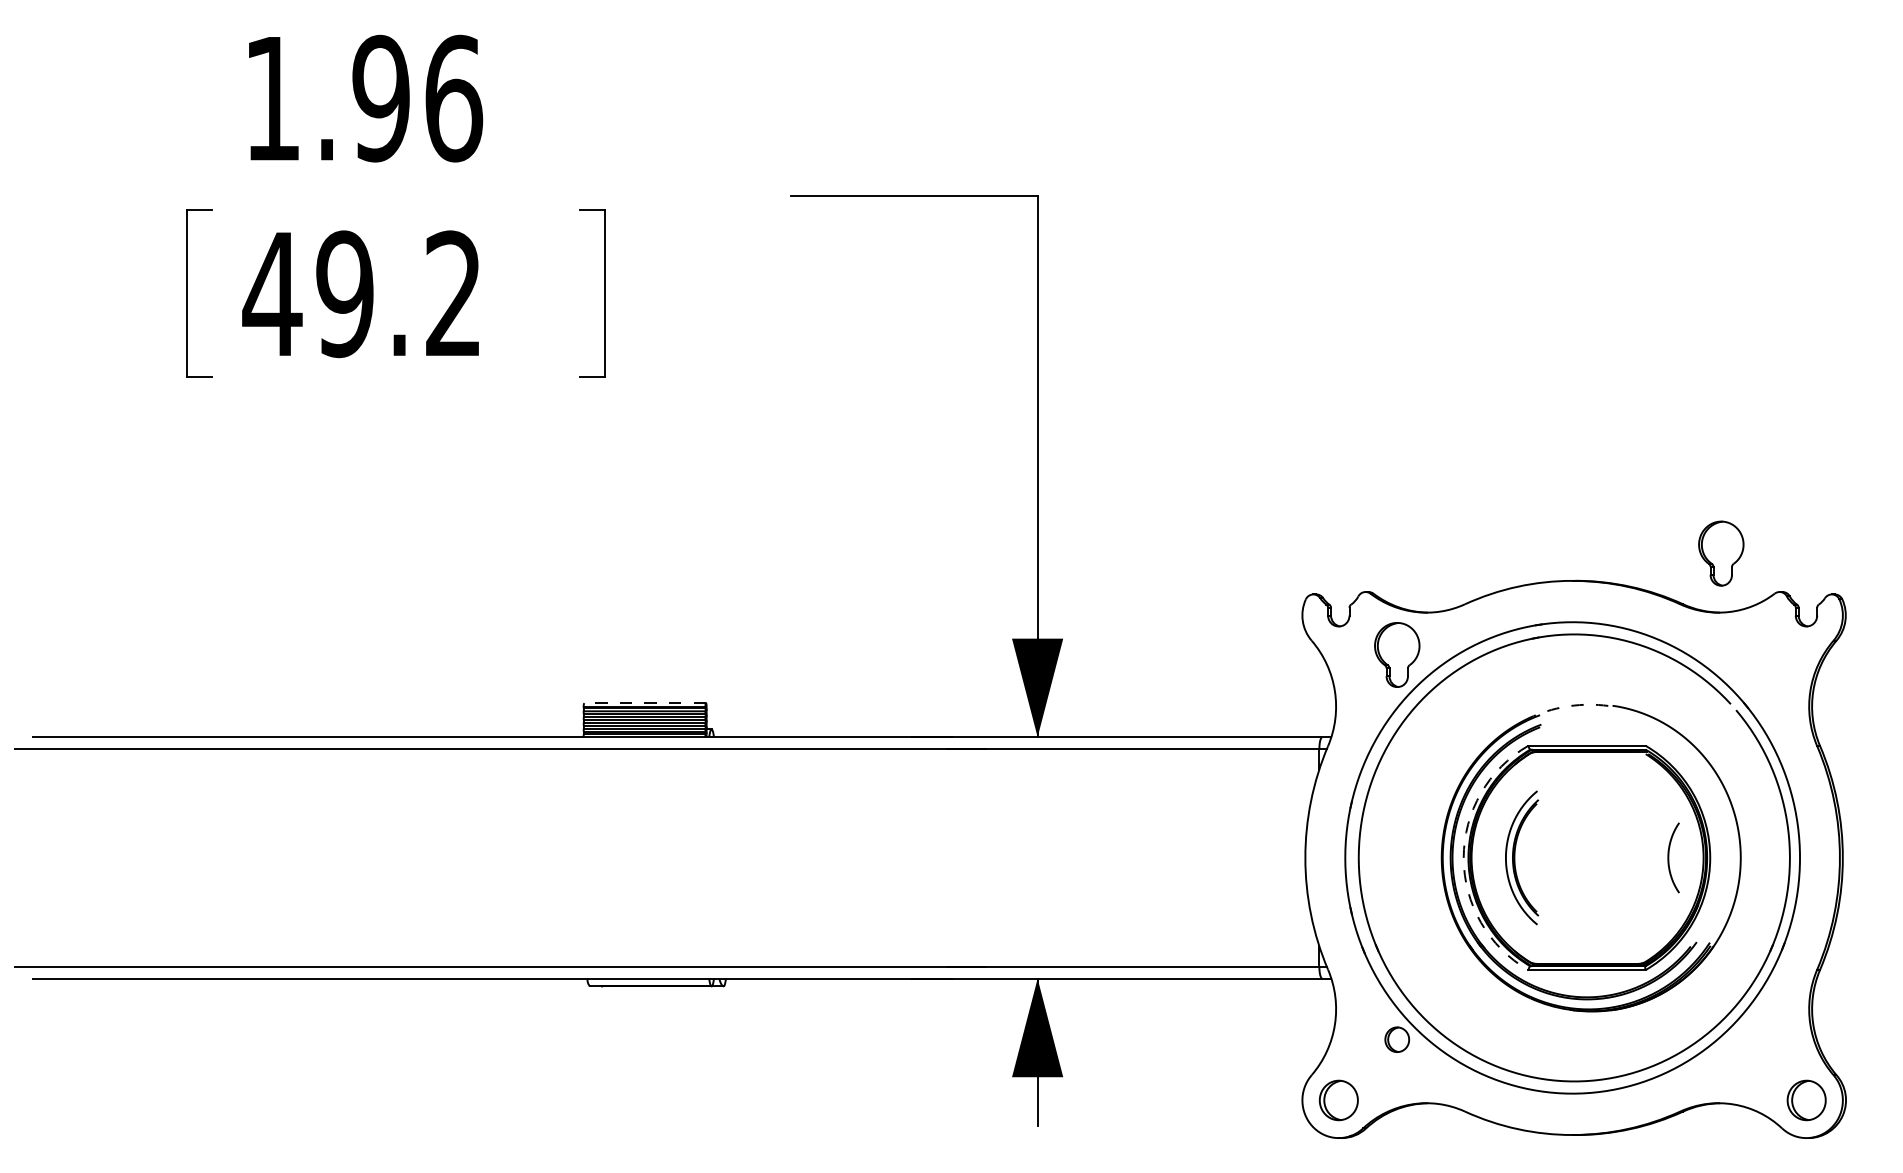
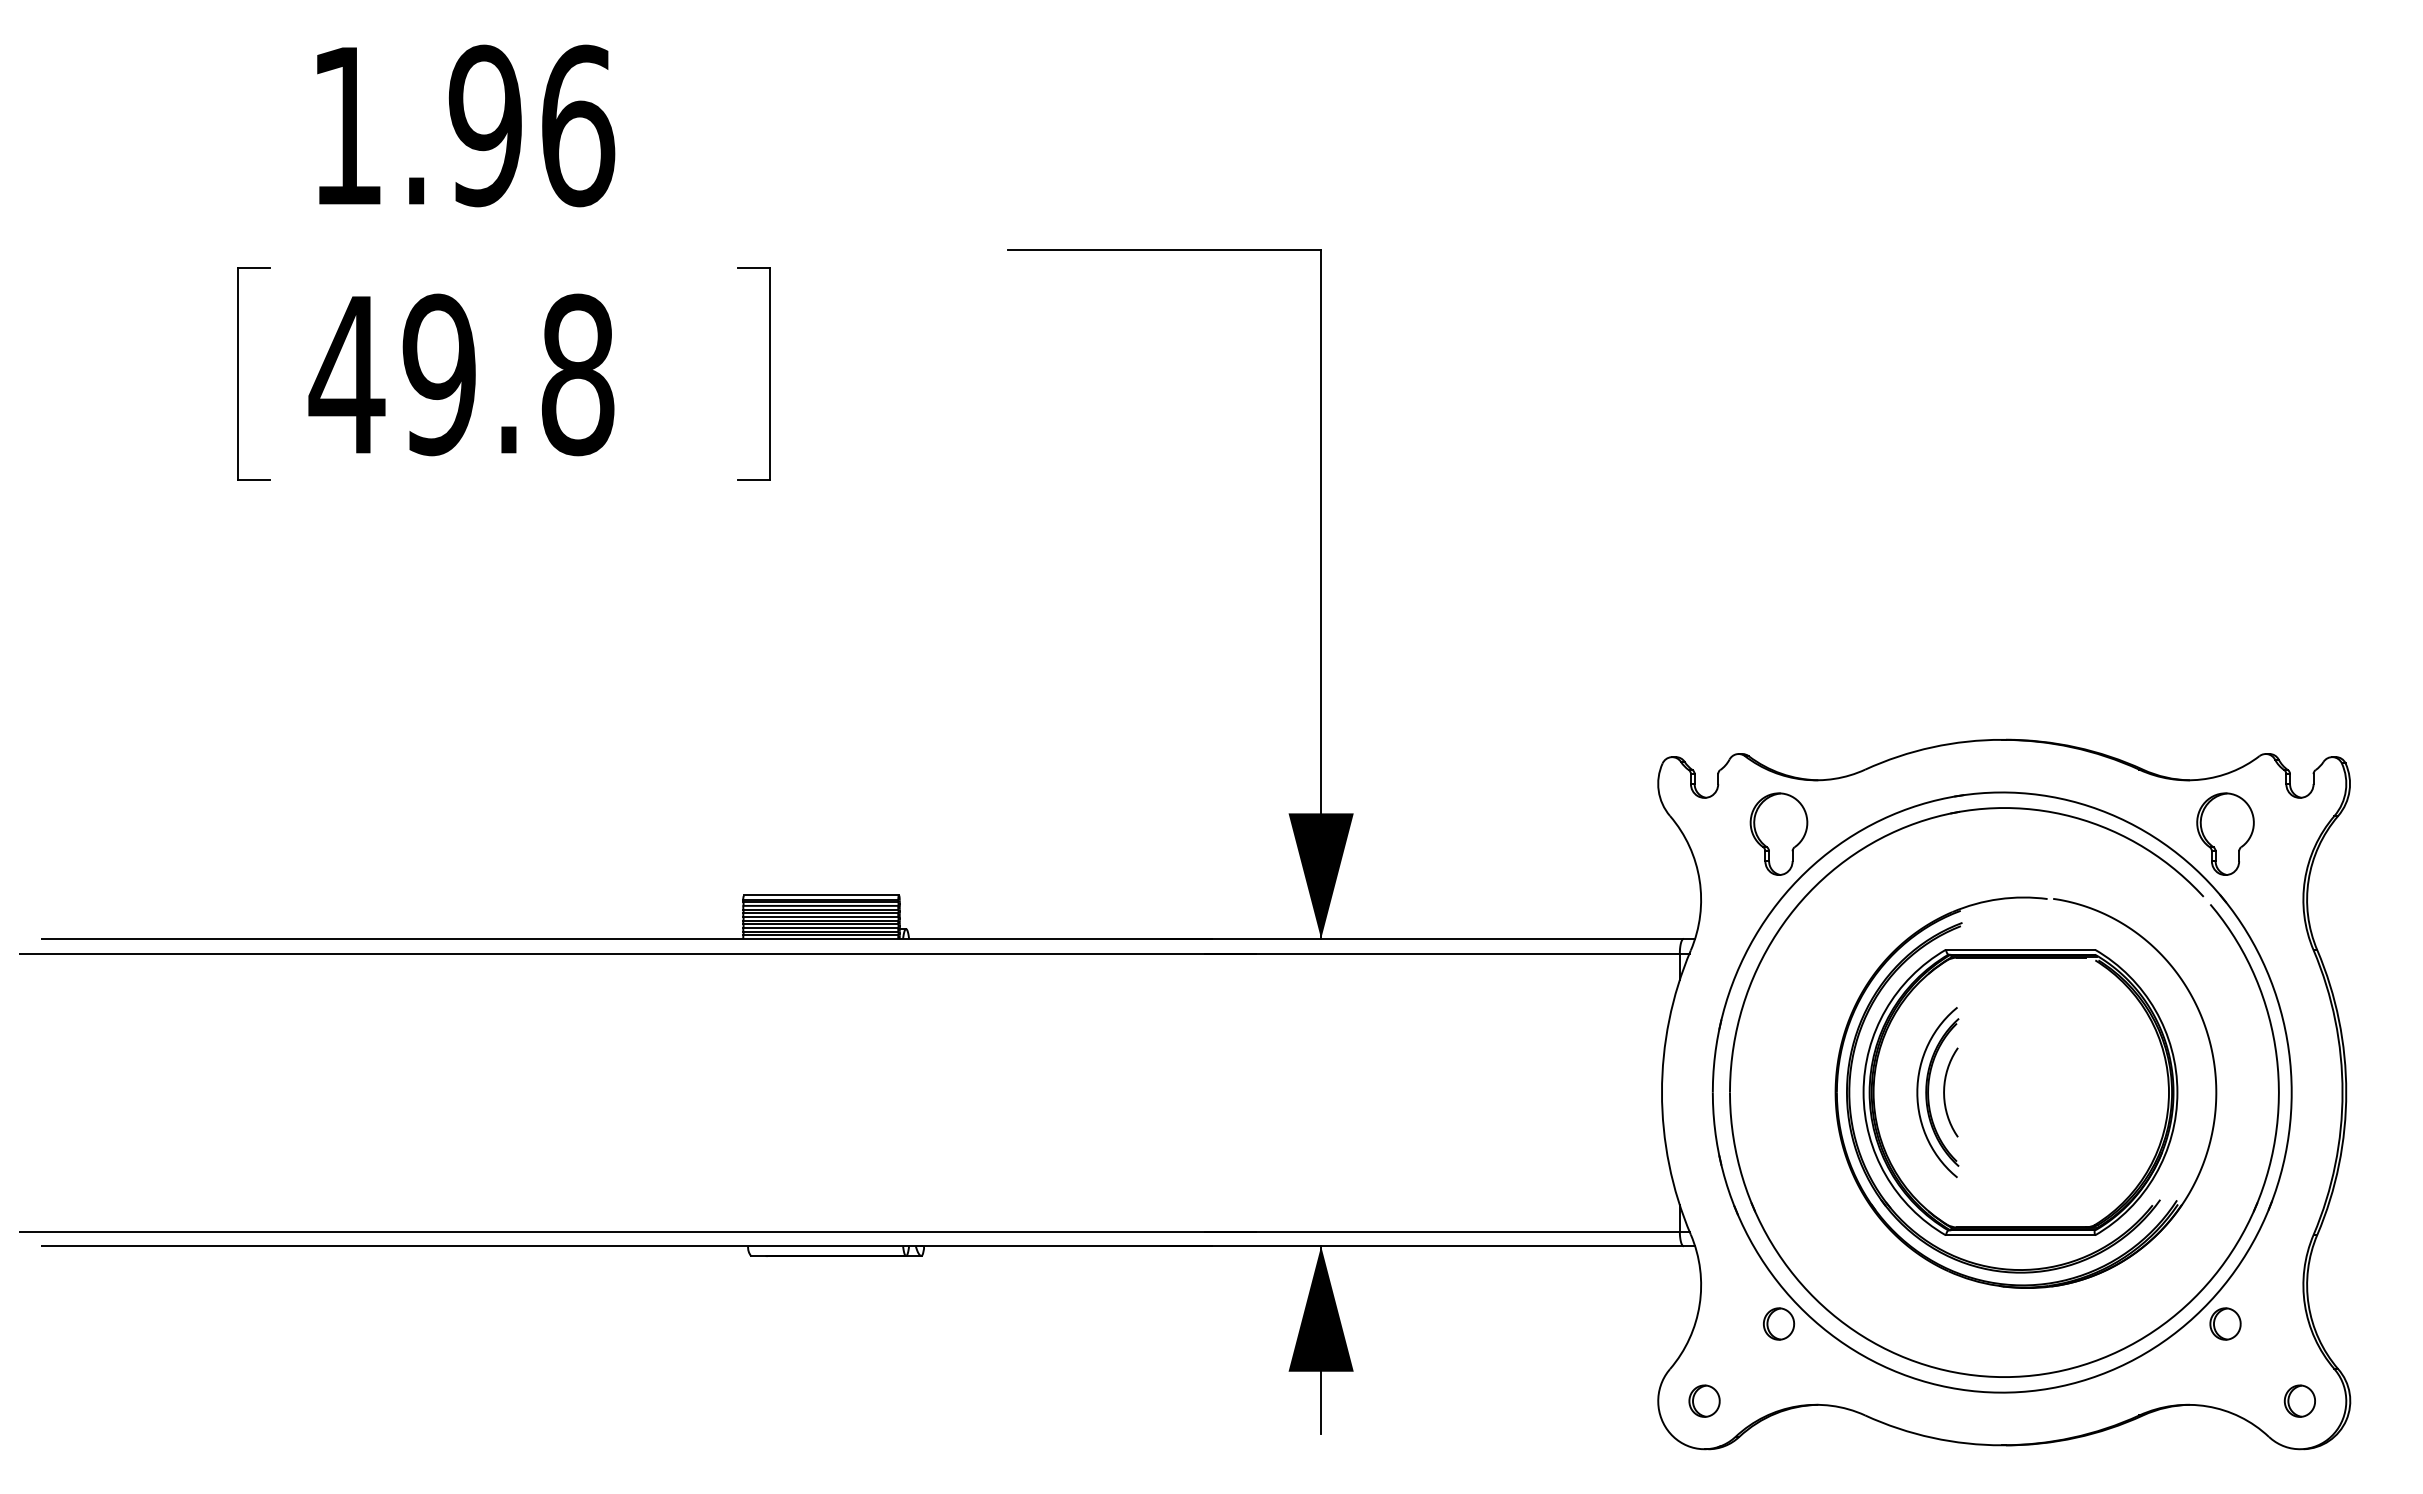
text: (453, 293) -> (577, 374), 49.2 -> 49.8
part: (1721, 553) -> (2225, 833), moved
line: (645, 703) -> (821, 895), dashed -> solid
arc: (1570, 706) -> (1999, 899), dashed -> solid
arc: (1463, 857) -> (1863, 1092), dashed -> solid
curve: (1668, 857) -> (1944, 1092), moved
part: (1747, 1039) -> (2225, 1323), added
part: (1338, 1099) -> (1704, 1400), size x0.62
part: (1806, 1099) -> (2299, 1400), size x0.62

